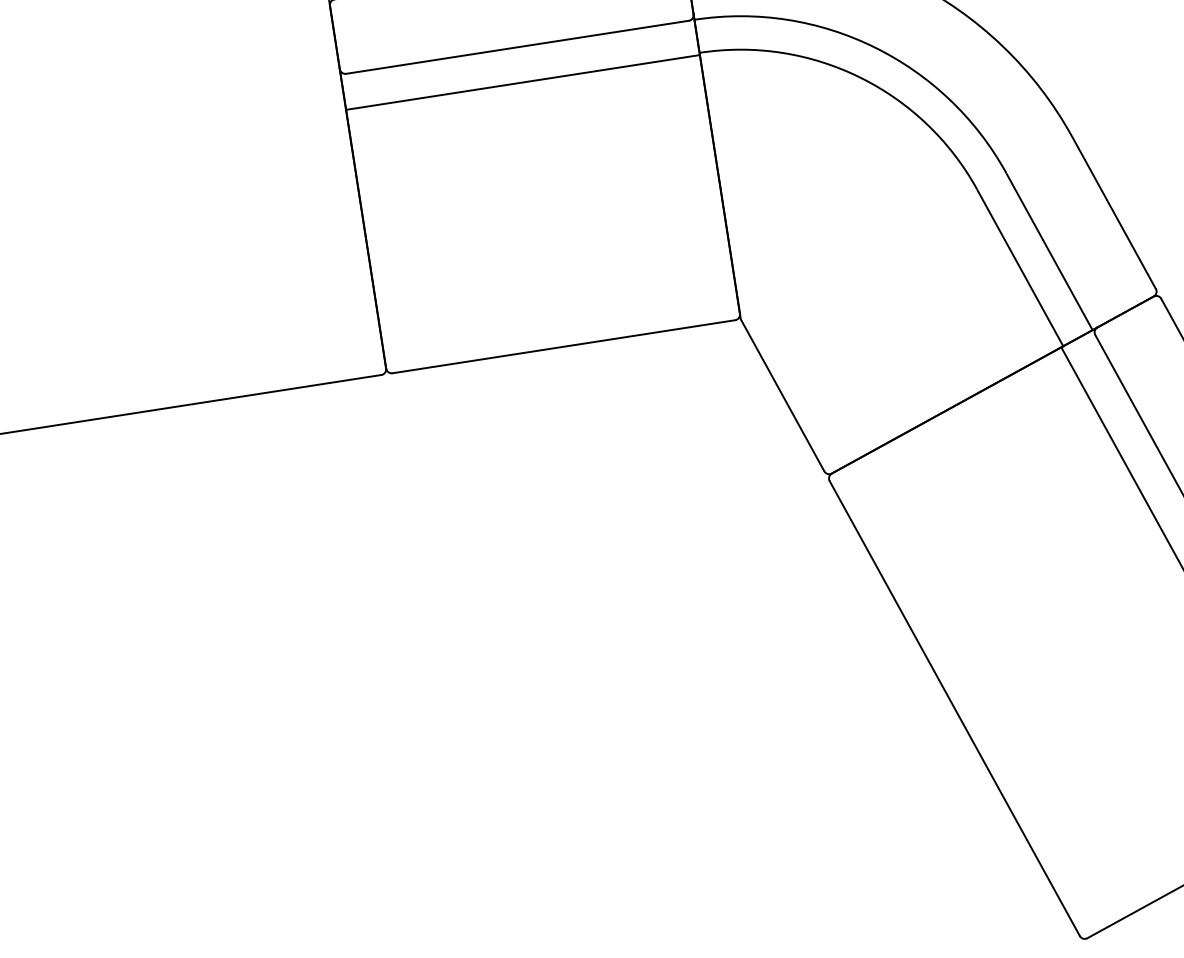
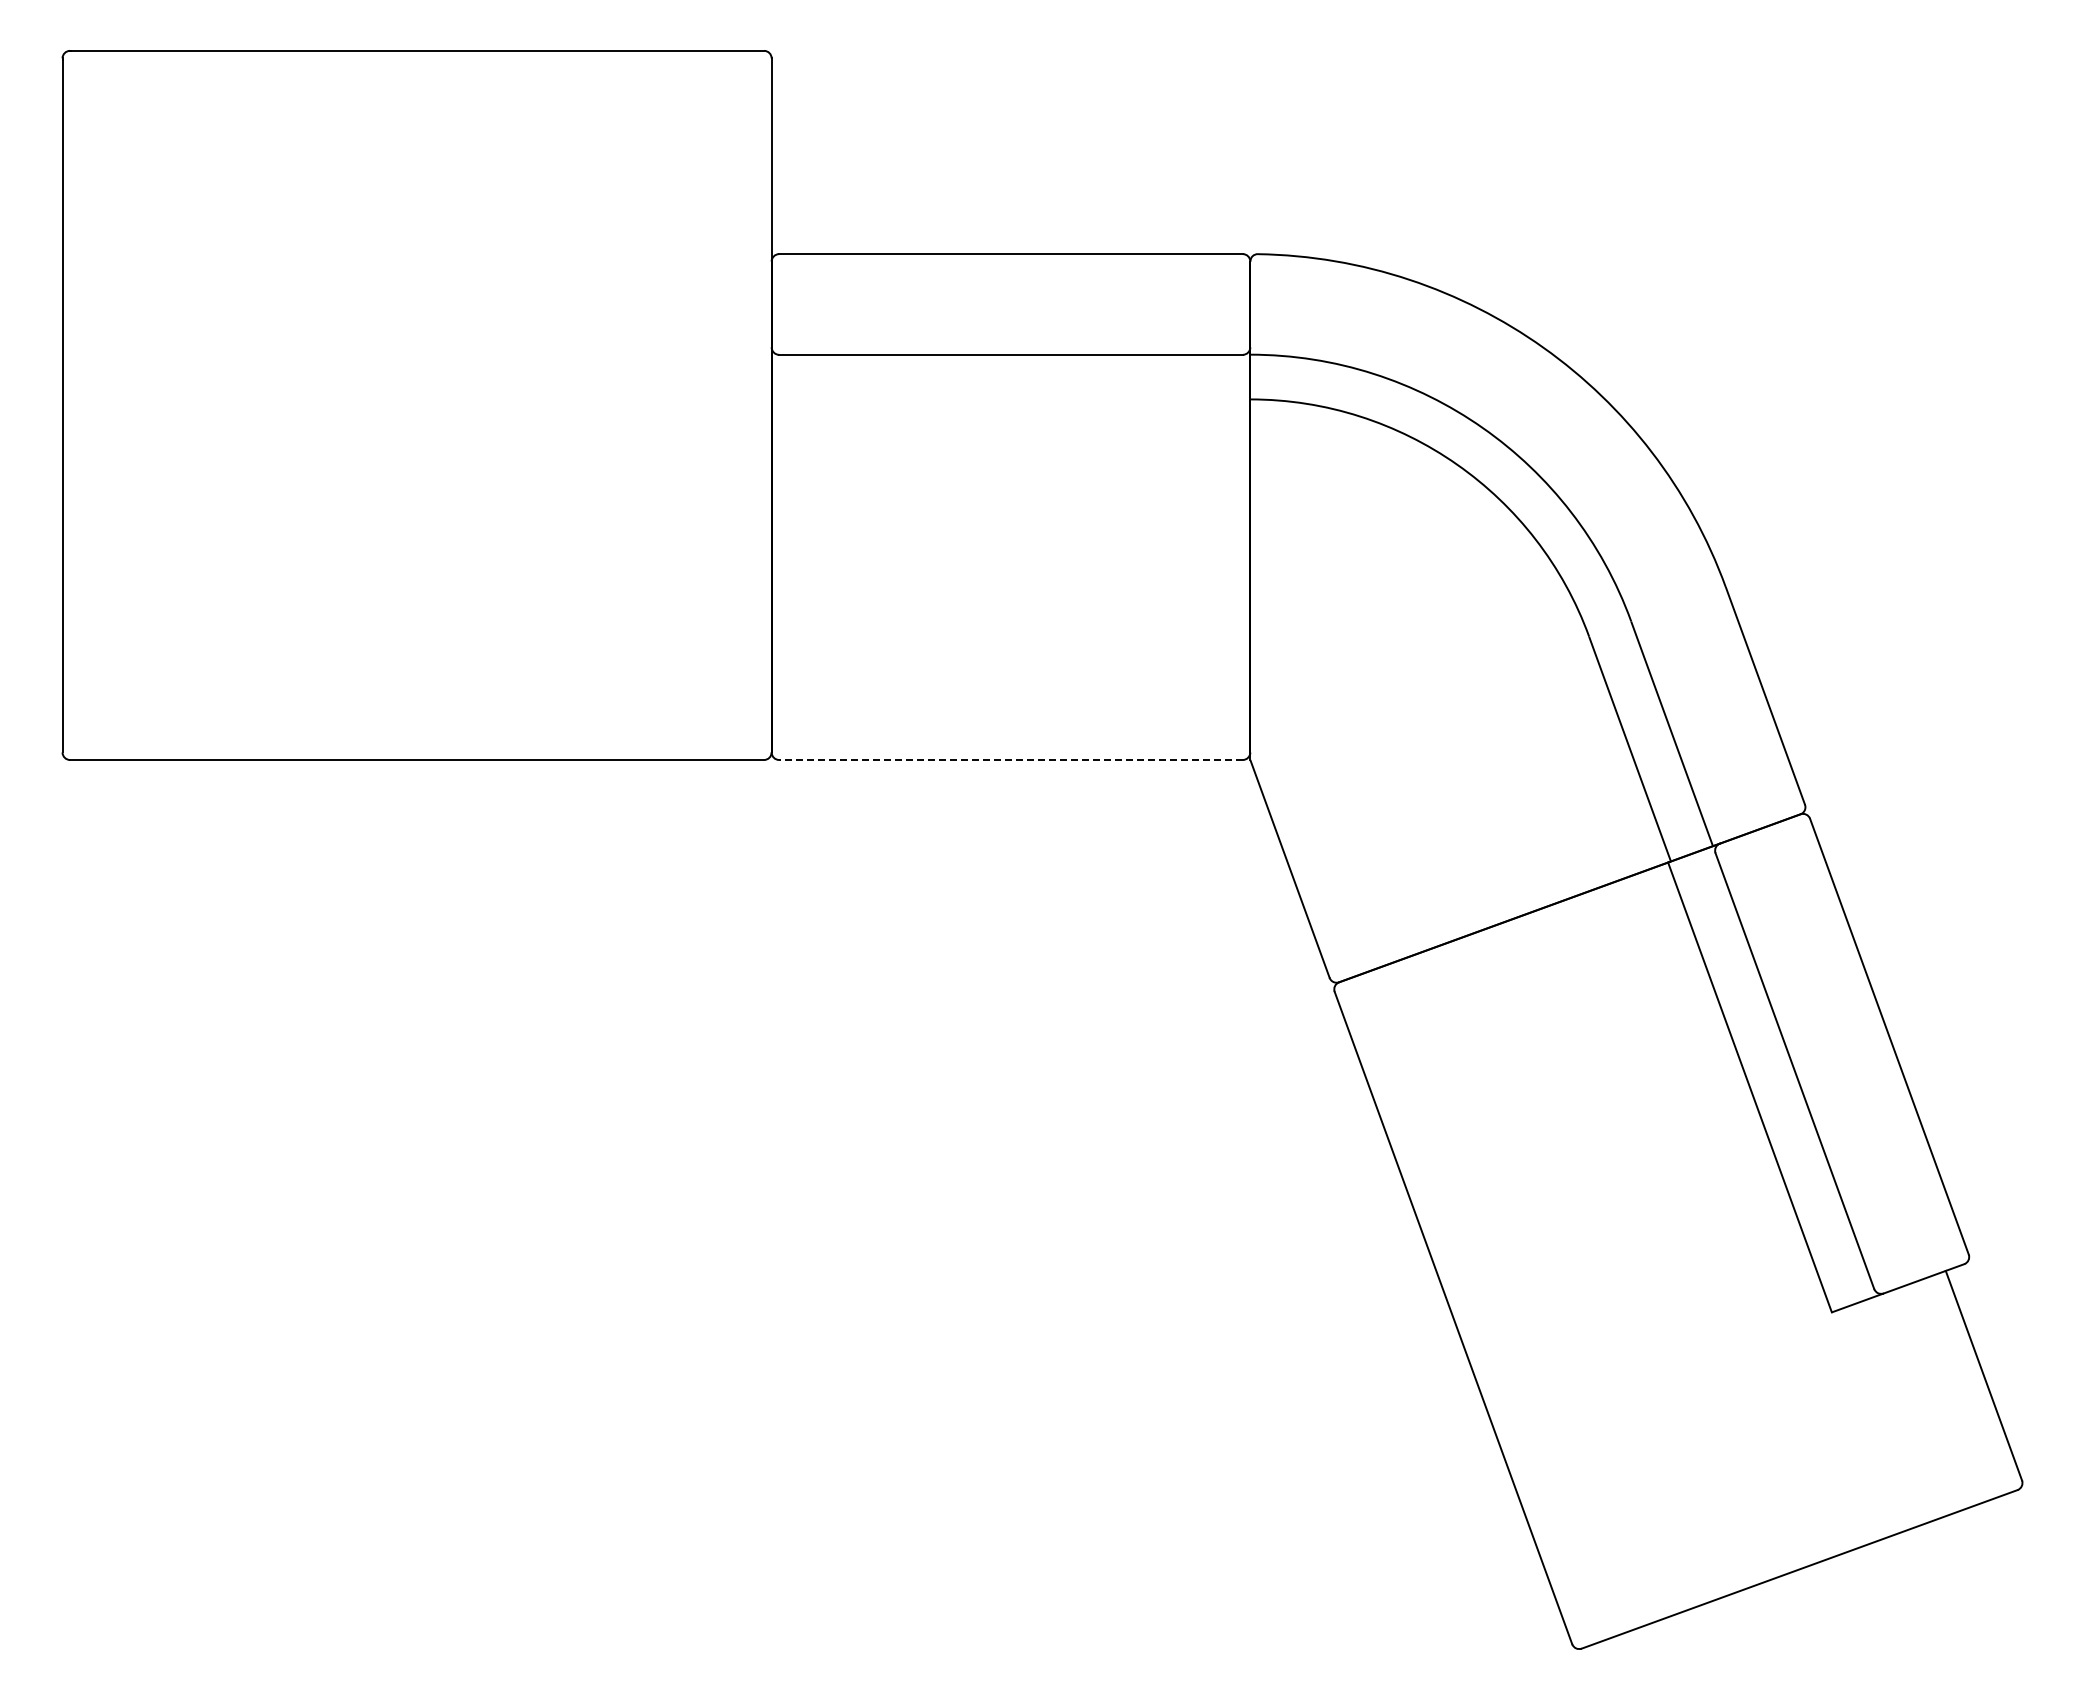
line: (522, 82) -> (1010, 402), removed
line: (564, 346) -> (1011, 759), solid -> dashed

